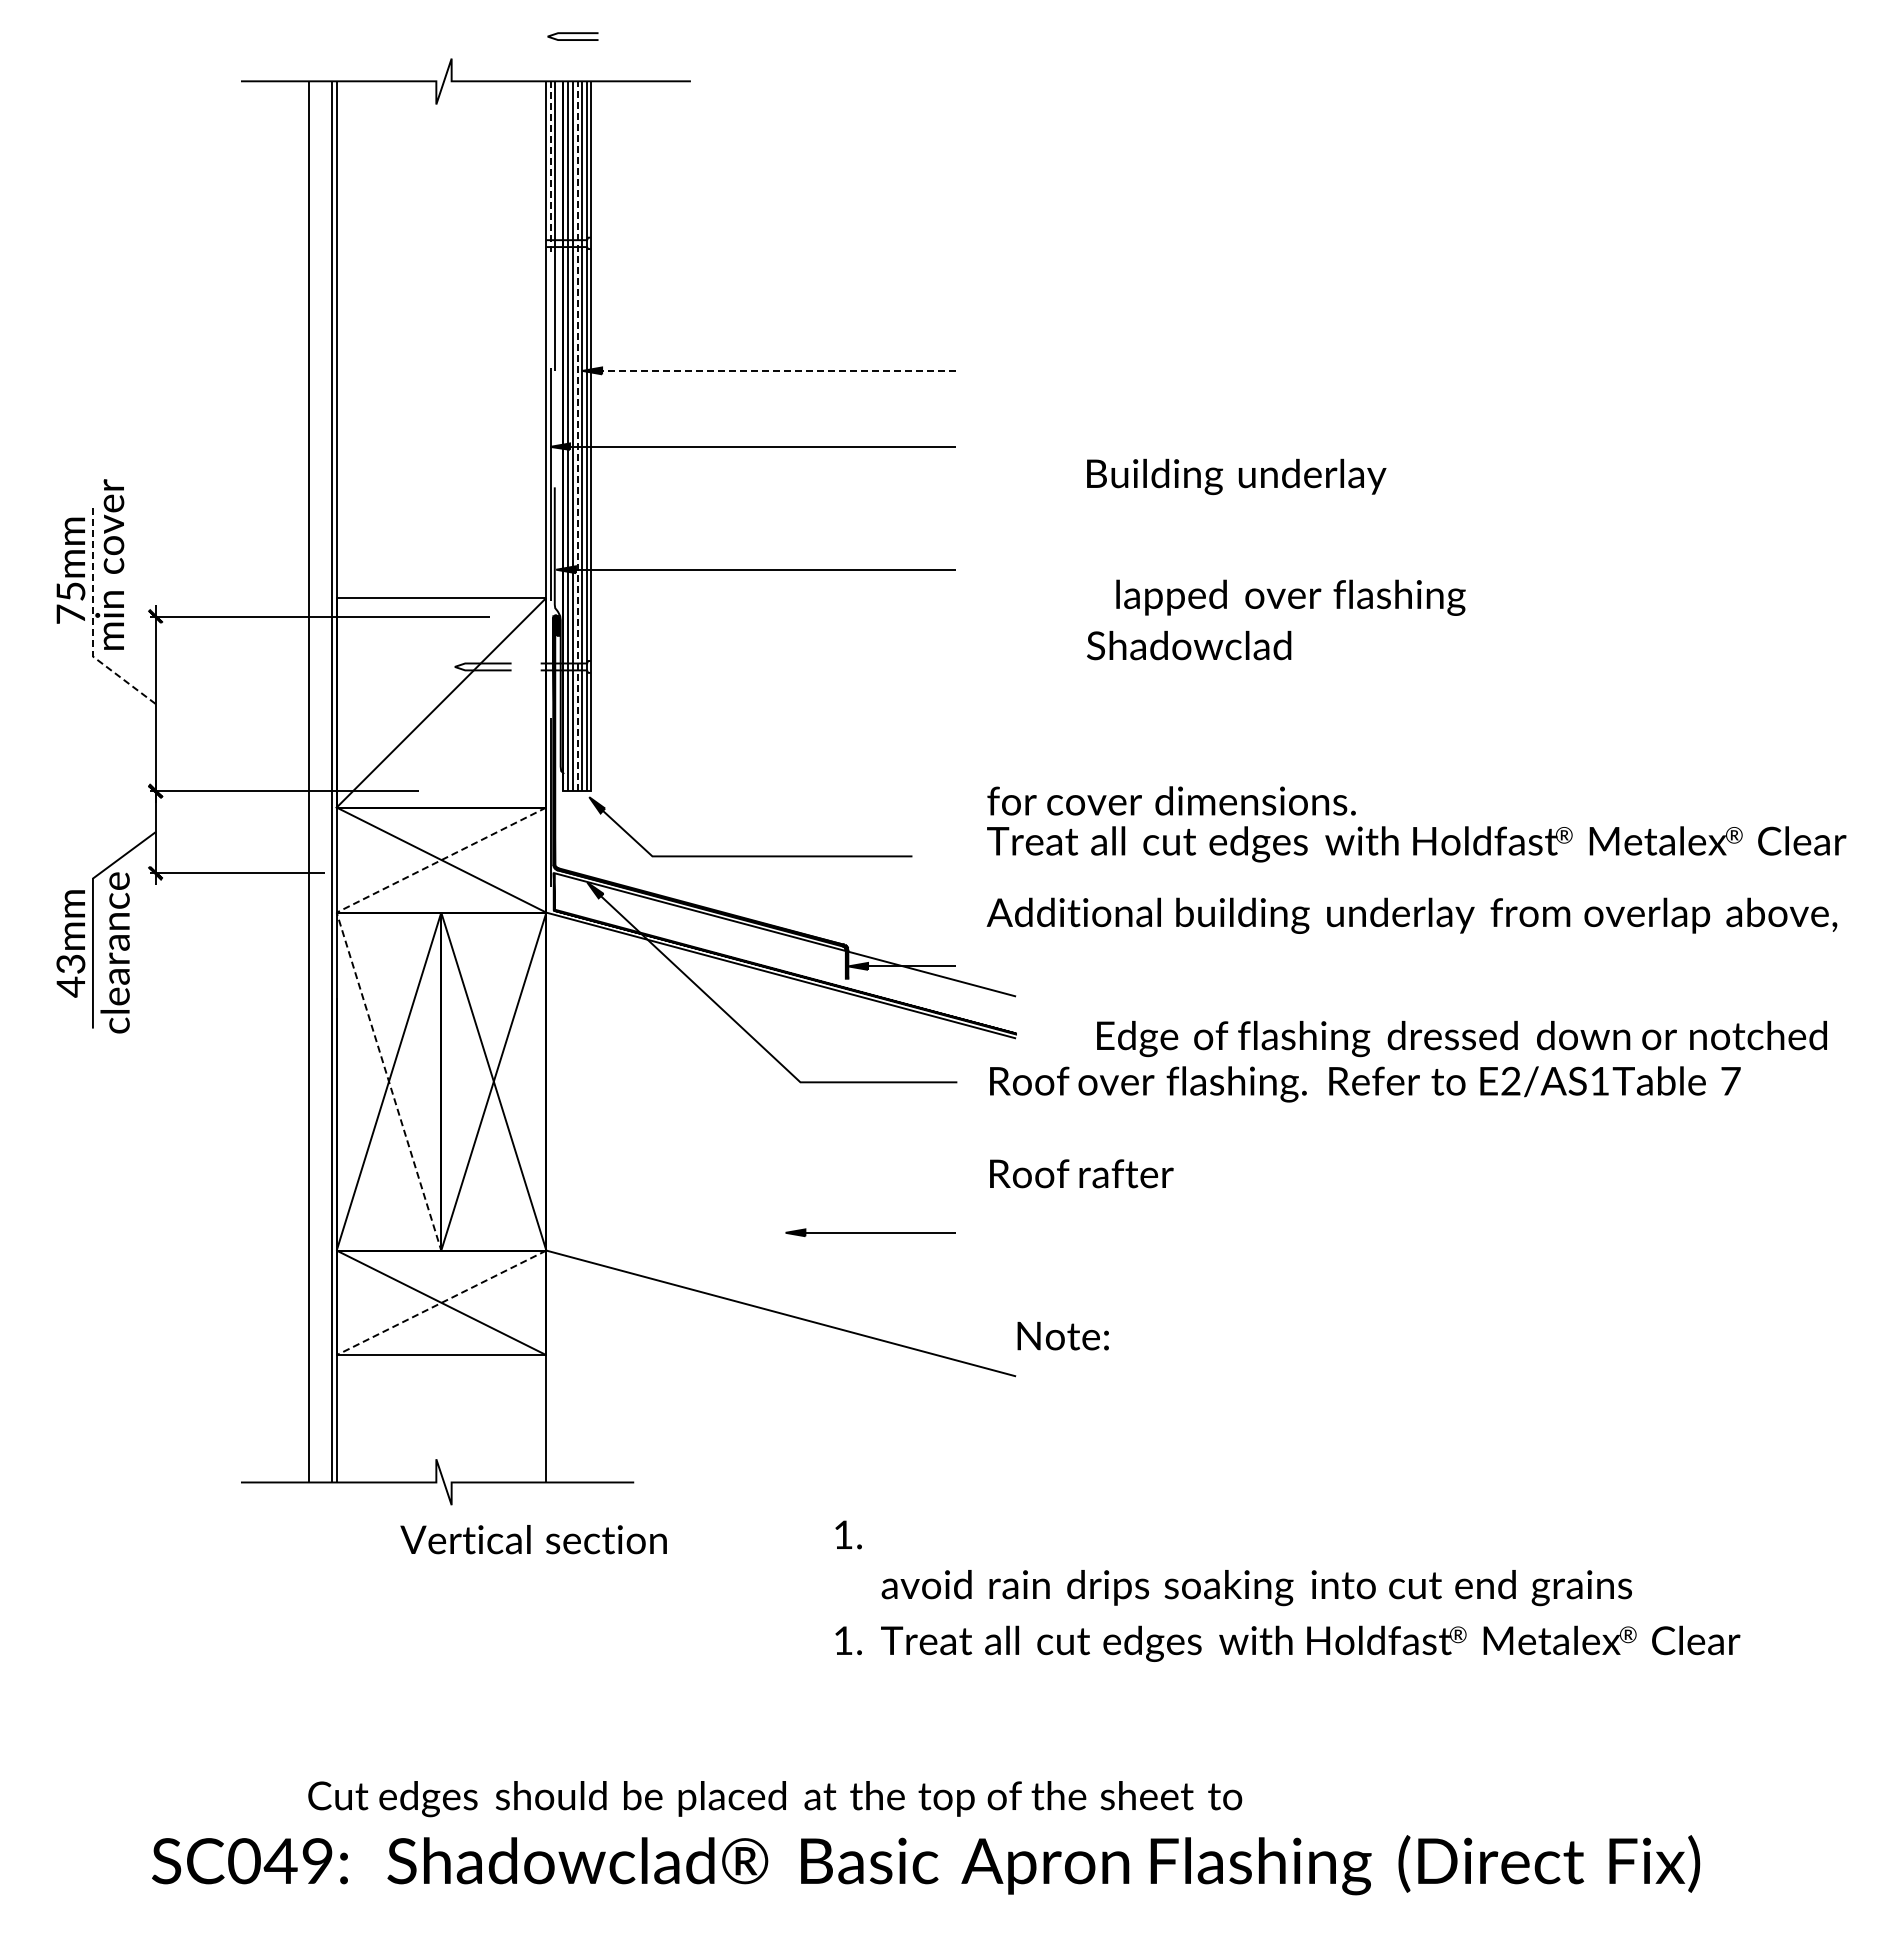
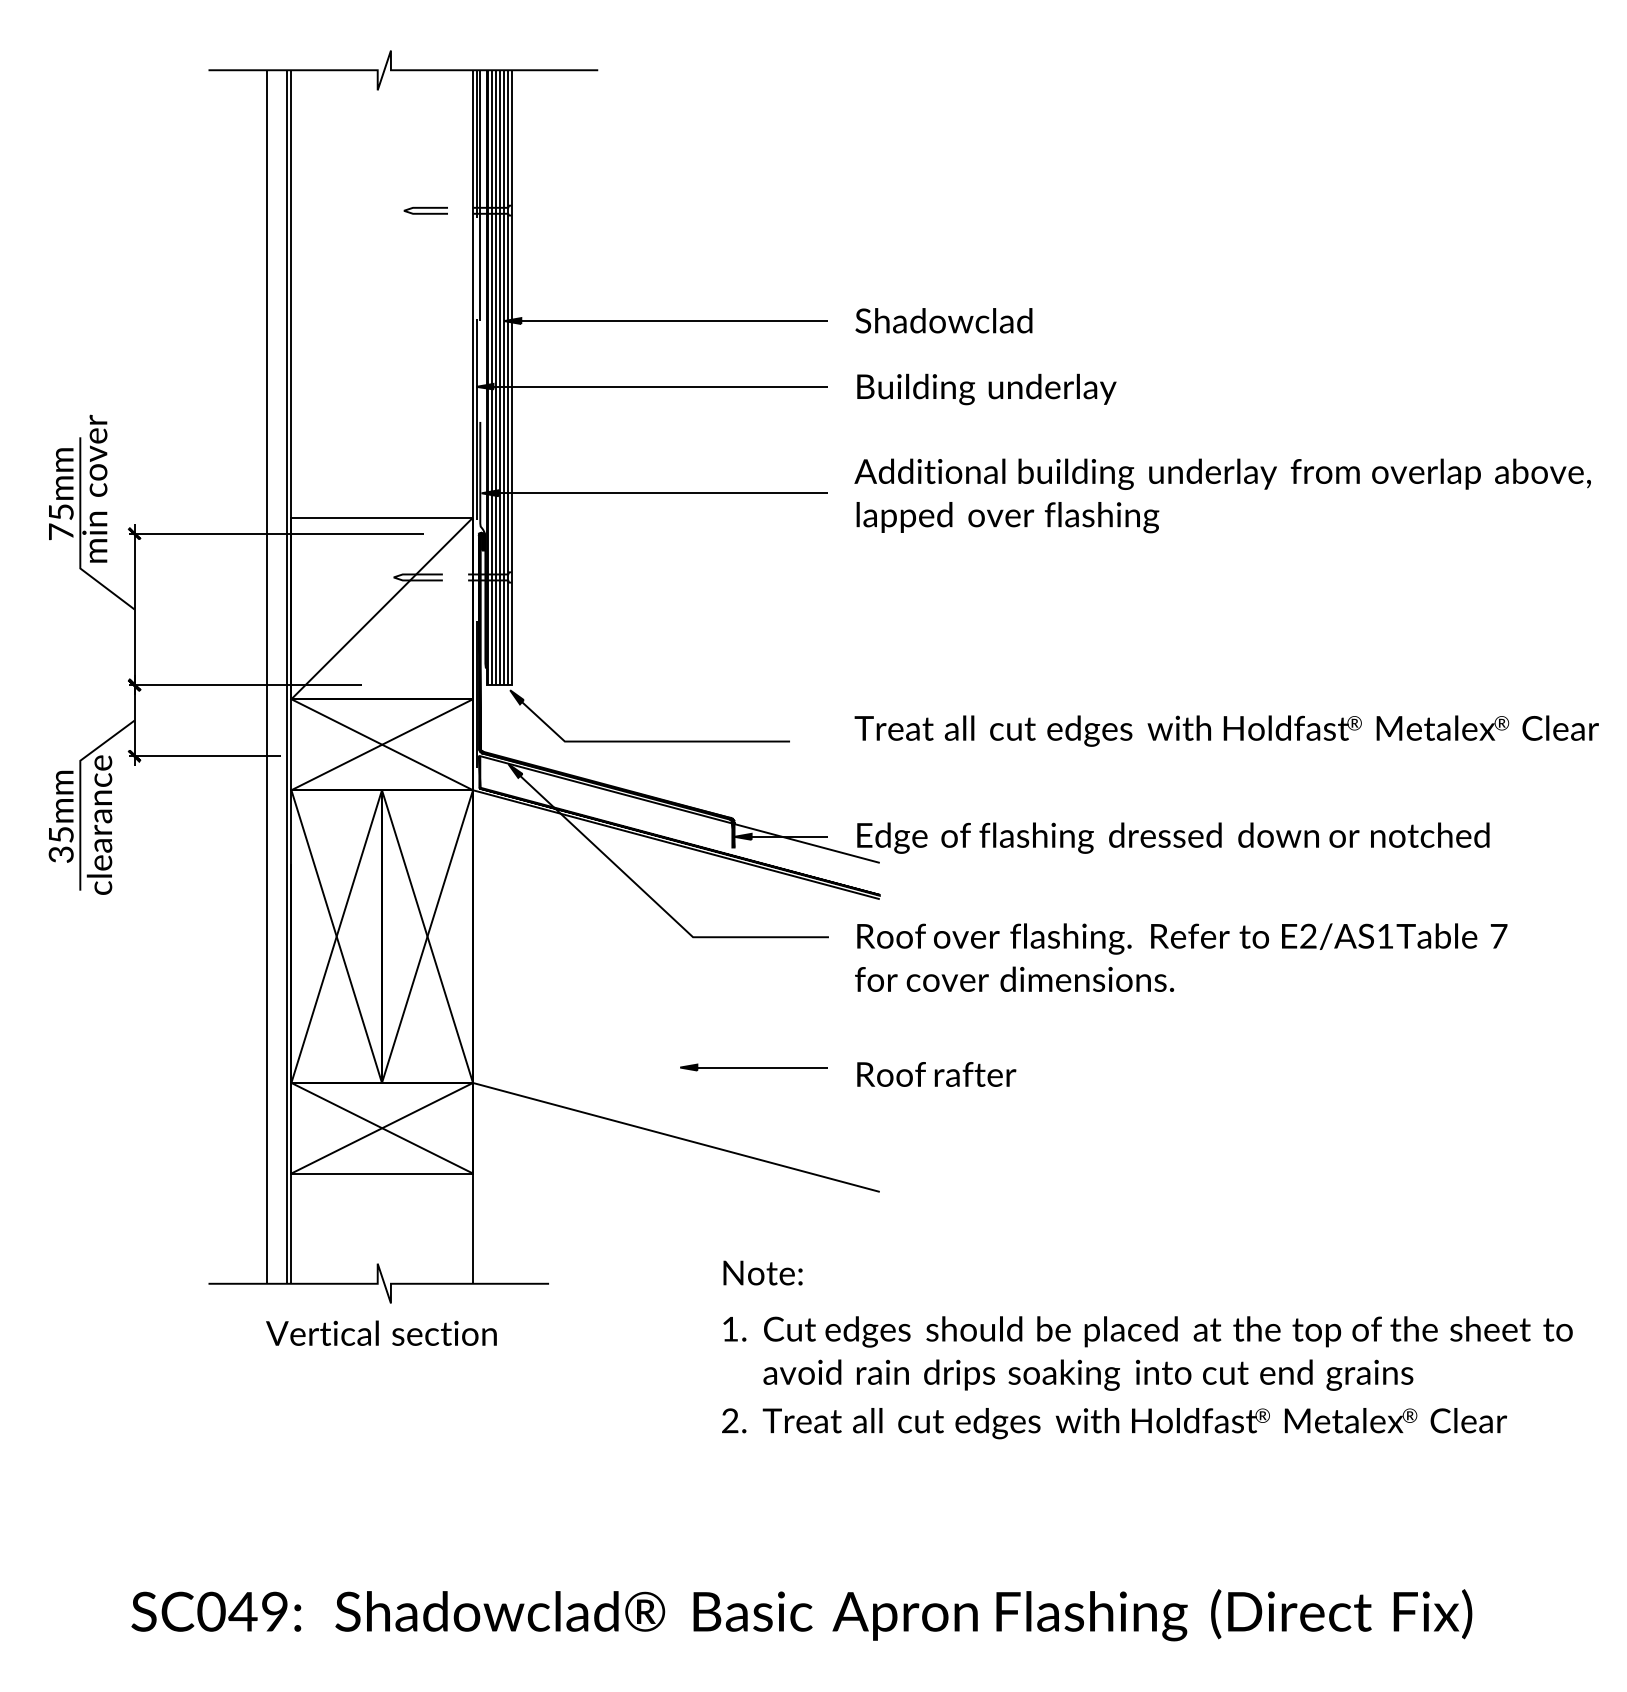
line: (572, 34) -> (425, 208), moved
line: (550, 166) -> (476, 144), dashed -> solid
line: (778, 370) -> (674, 320), dashed -> solid
line: (577, 436) -> (499, 377), dashed -> solid
text: (1236, 476) -> (986, 389), moved
text: (1290, 597) -> (1007, 517), moved
line: (92, 620) -> (79, 537), dashed -> solid
text: (1189, 645) -> (944, 320), moved
text: (1171, 800) -> (1014, 978), moved
text: (1411, 915) -> (1222, 474), moved
line: (354, 968) -> (306, 838), dashed -> solid
text: (70, 975) -> (60, 844), 43mm -> 35mm
text: (1461, 1039) -> (1172, 838), moved
text: (1081, 1173) -> (936, 1074), moved
line: (441, 1303) -> (382, 1128), dashed -> solid
text: (1062, 1336) -> (762, 1273), moved
text: (533, 1539) -> (381, 1333), moved
text: (842, 1640) -> (729, 1420), 1. -> 2.
text: (775, 1799) -> (1168, 1332), moved

